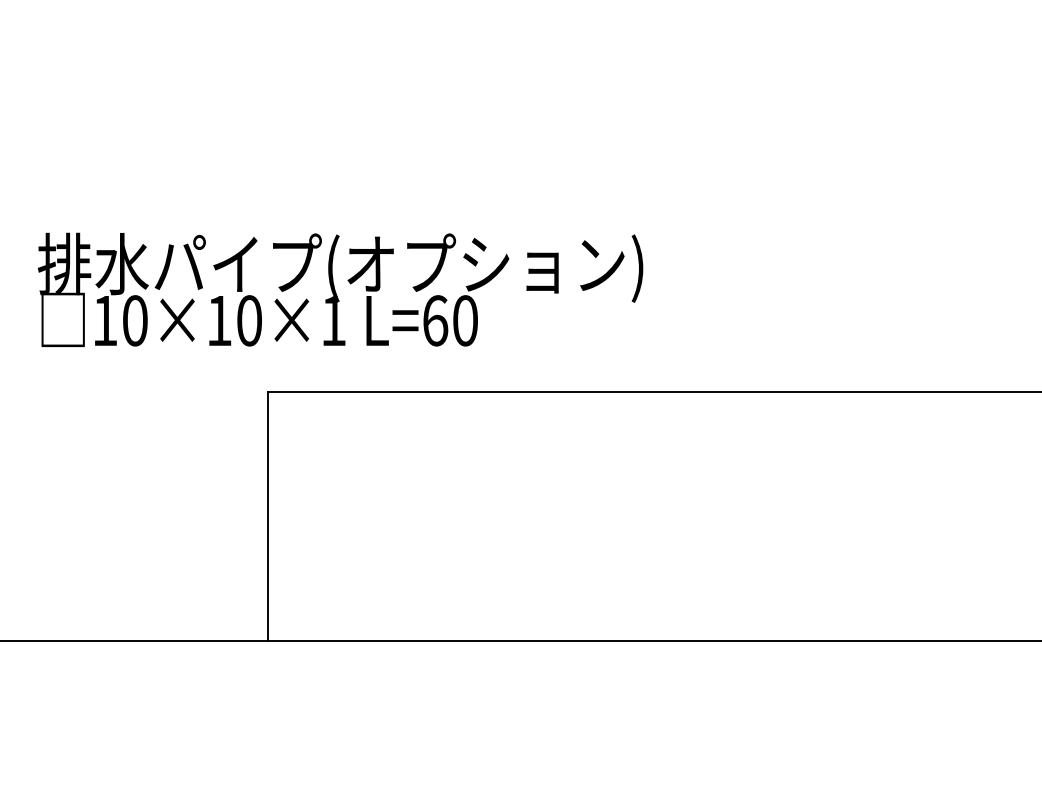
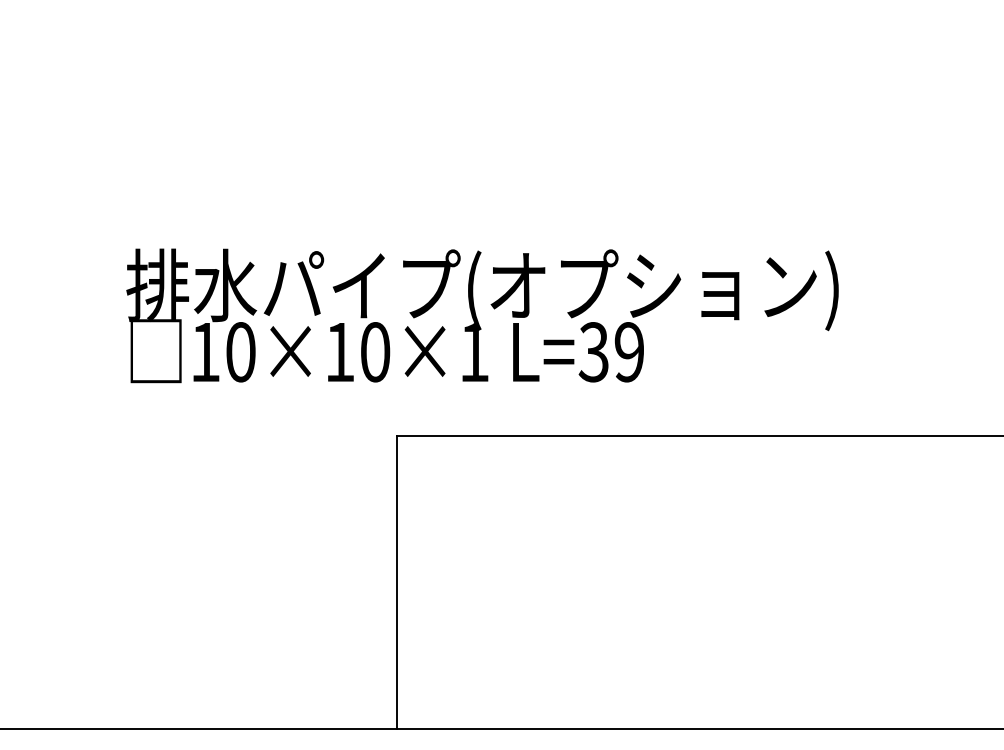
text: (449, 320) -> (610, 351), L=60 -> L=39

